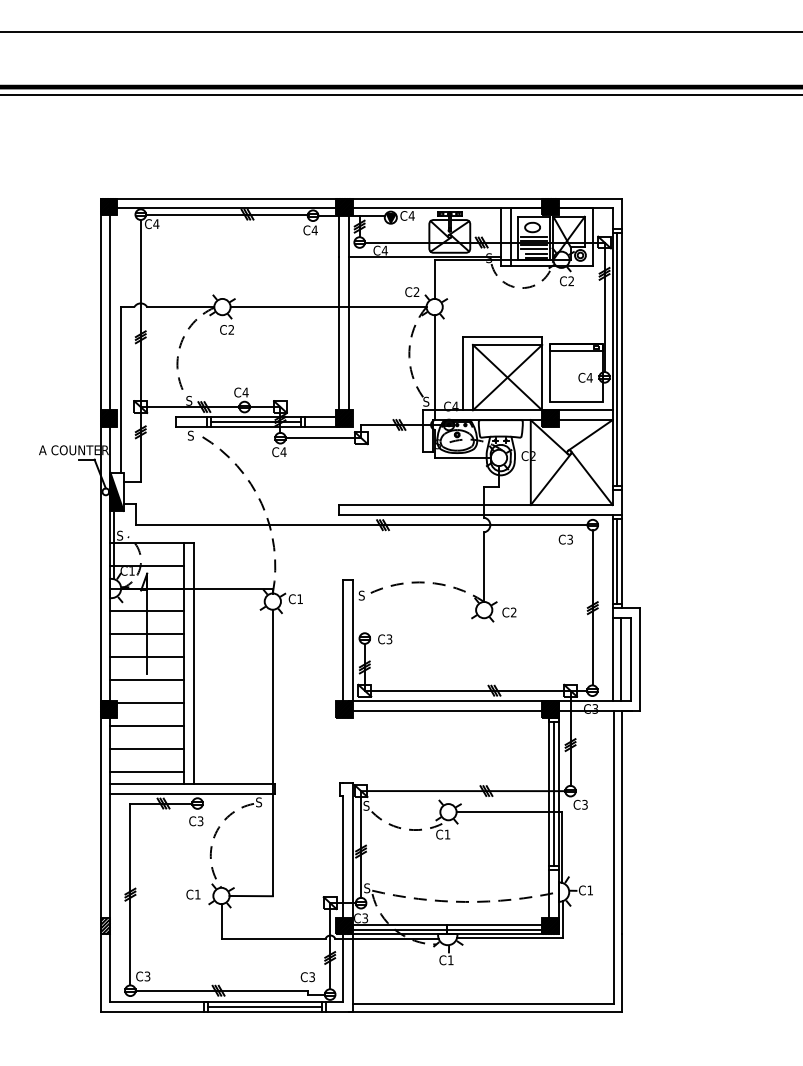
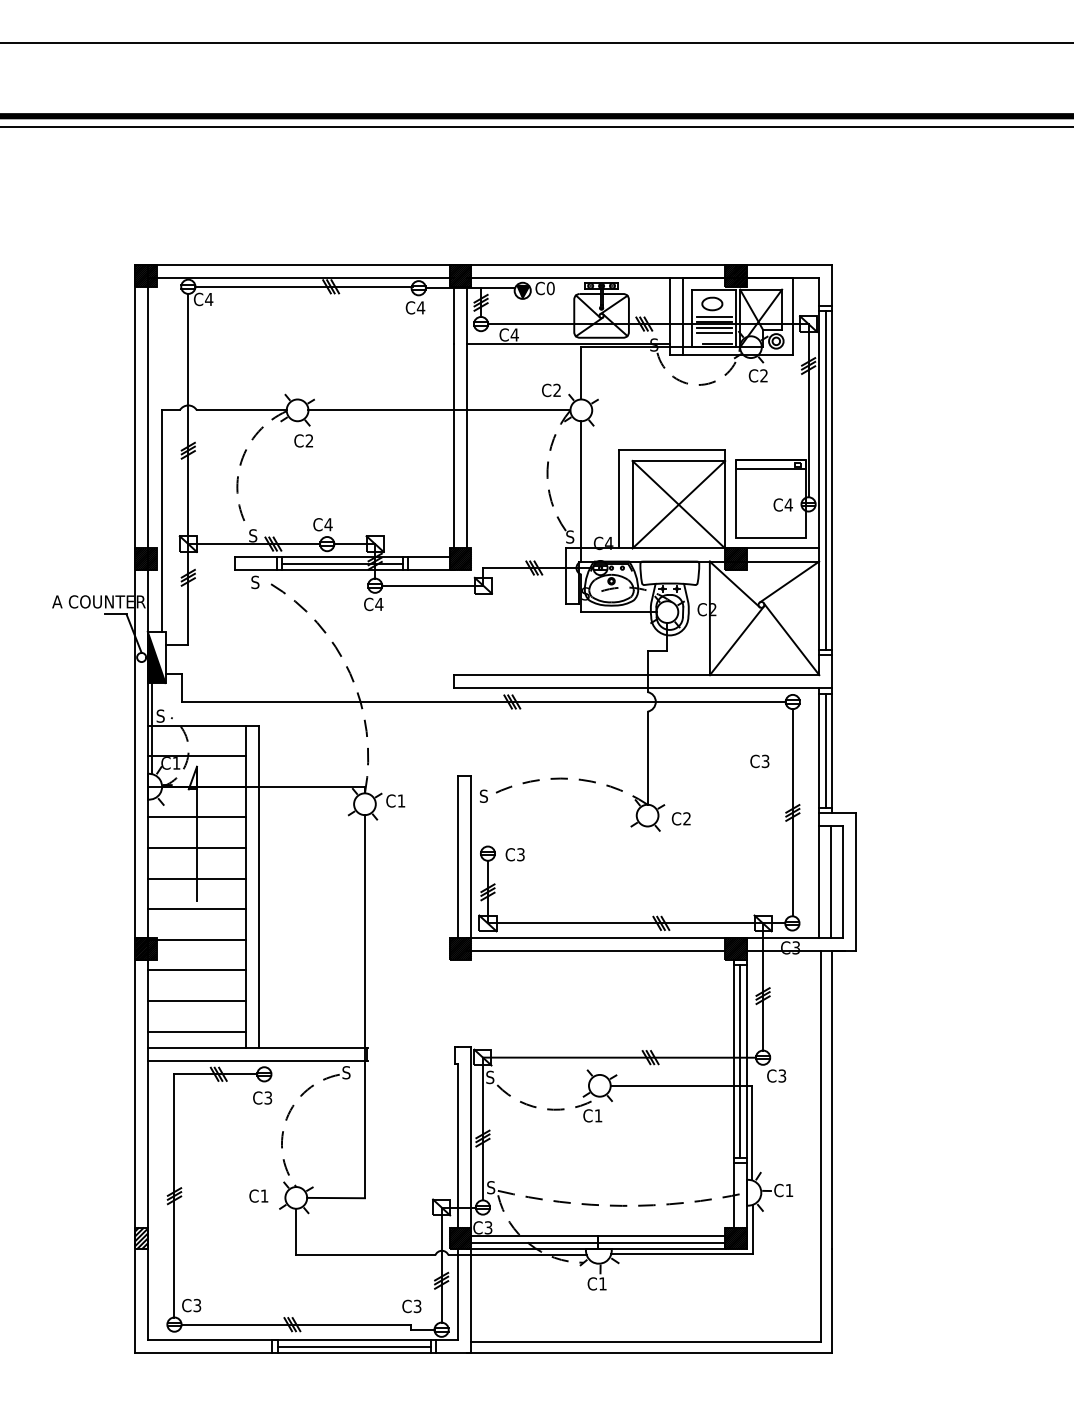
text: (411, 215) -> (550, 288), C4 -> C0
line: (535, 253) -> (716, 338), removed
text: (565, 539) -> (759, 761), moved

